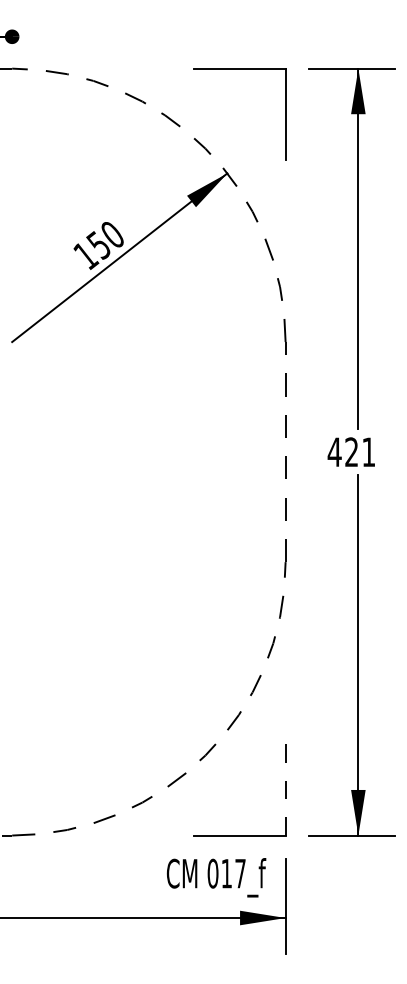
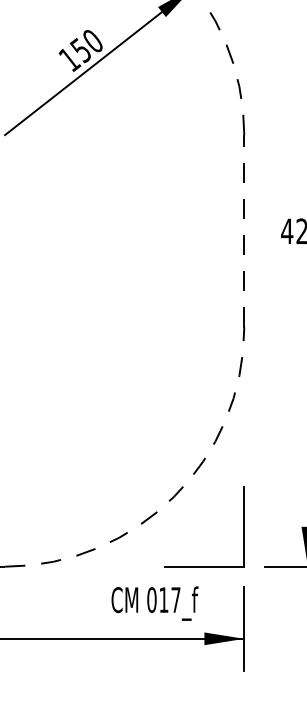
line: (285, 789) -> (244, 526), dashed -> solid
text: (216, 877) -> (154, 603), moved

